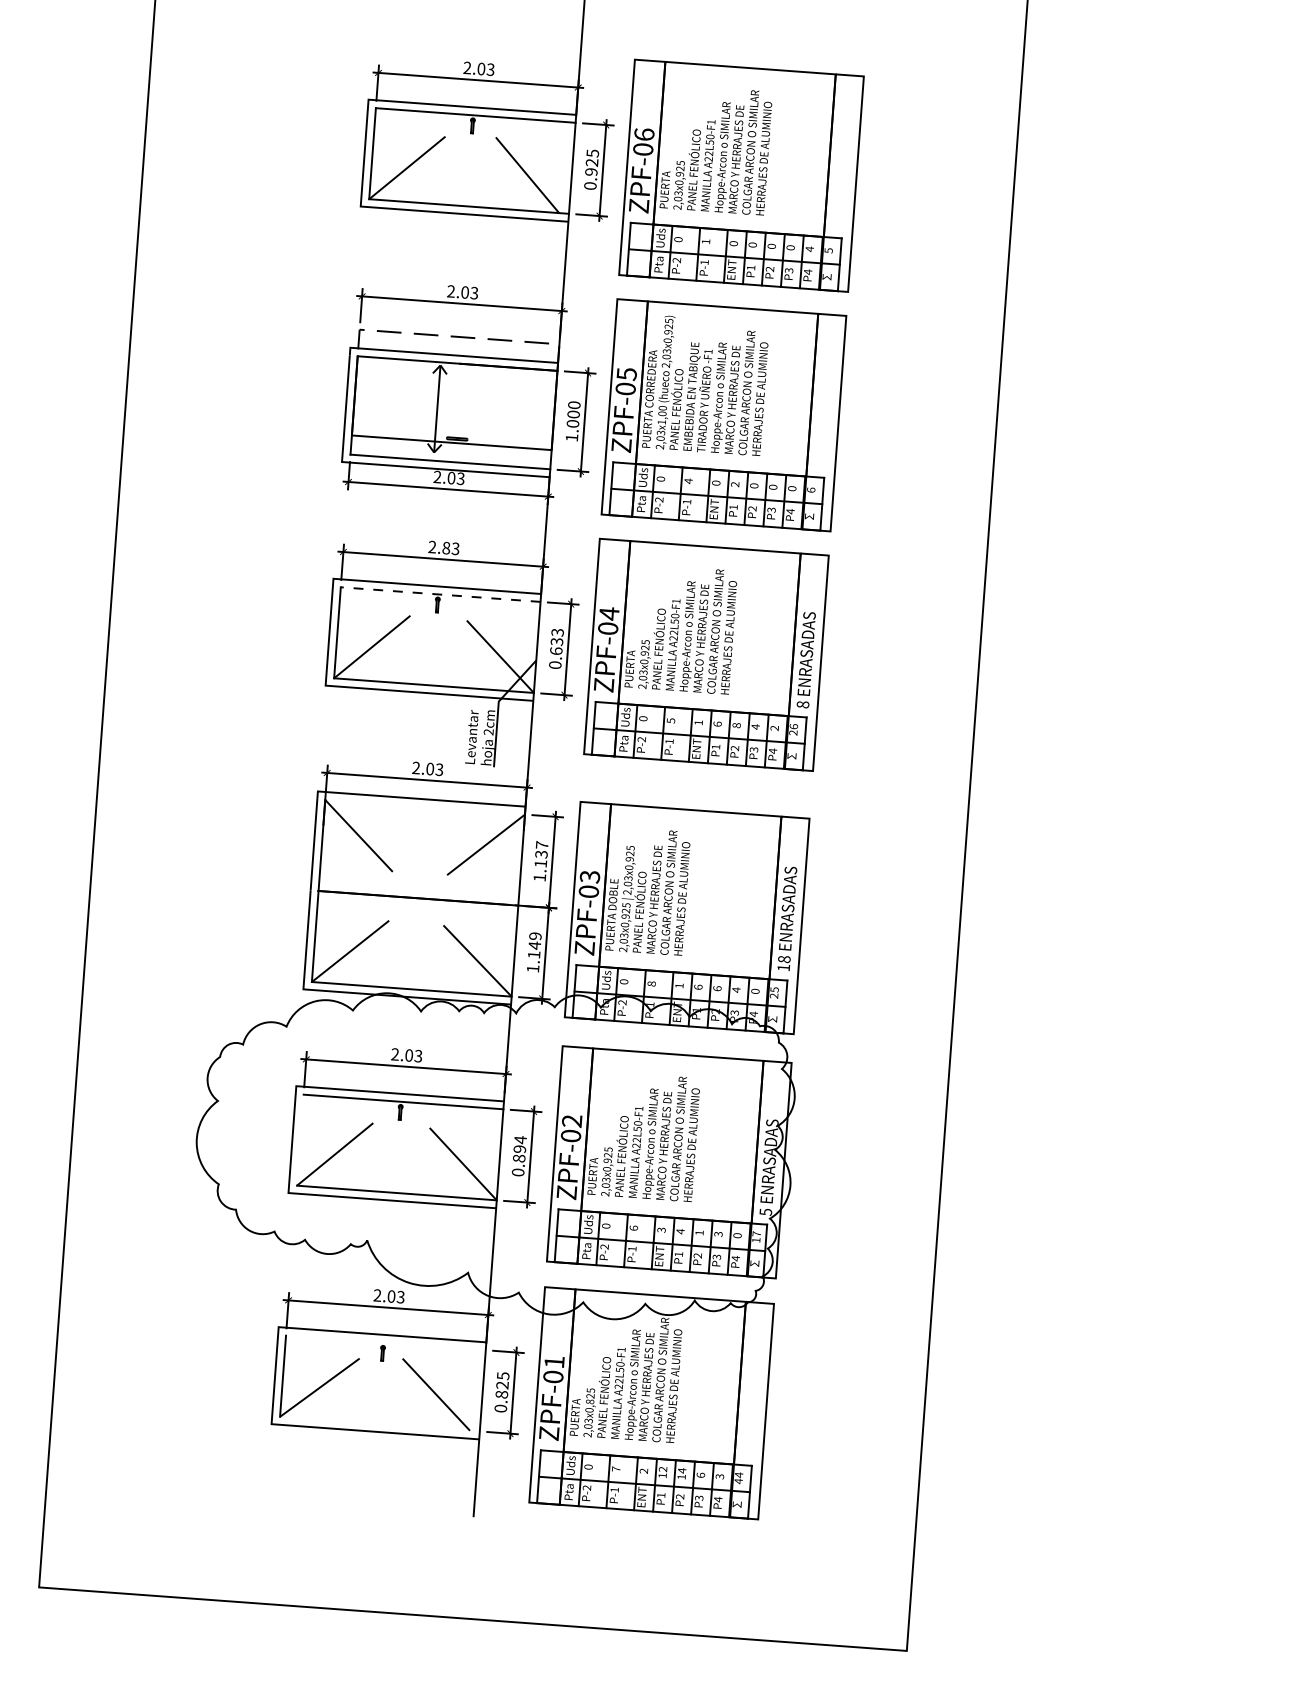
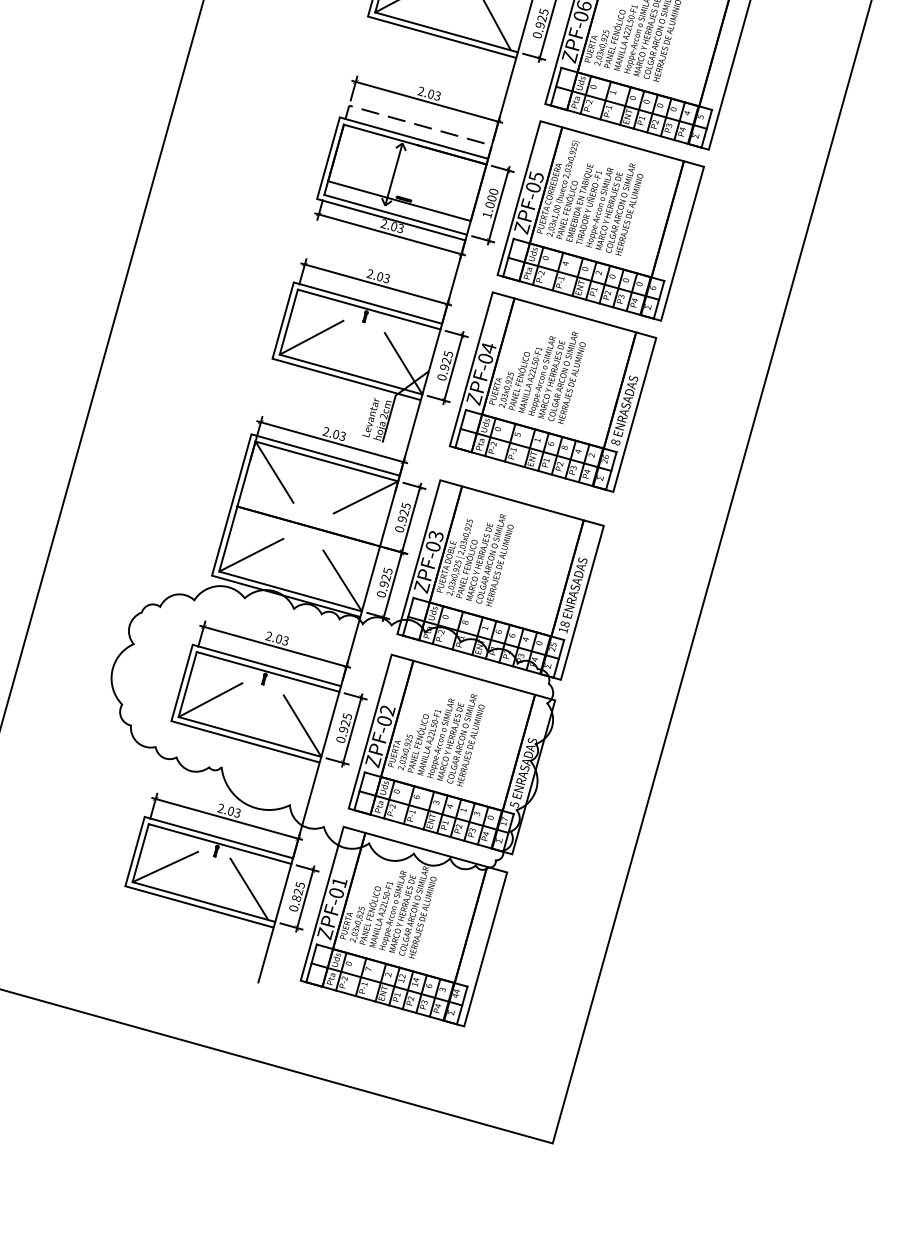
text: (446, 548) -> (380, 277), 2.83 -> 2.03
line: (440, 594) -> (369, 309), dashed -> solid
text: (556, 641) -> (446, 360), 0.633 -> 0.925
line: (425, 806) -> (327, 460), added
text: (540, 861) -> (402, 517), 1.137 -> 0.925
text: (533, 952) -> (384, 582), 1.149 -> 0.925
line: (300, 1139) -> (187, 684), added
text: (519, 1149) -> (345, 723), 0.894 -> 0.925
line: (385, 1342) -> (219, 843), added
line: (379, 1423) -> (203, 901), added

